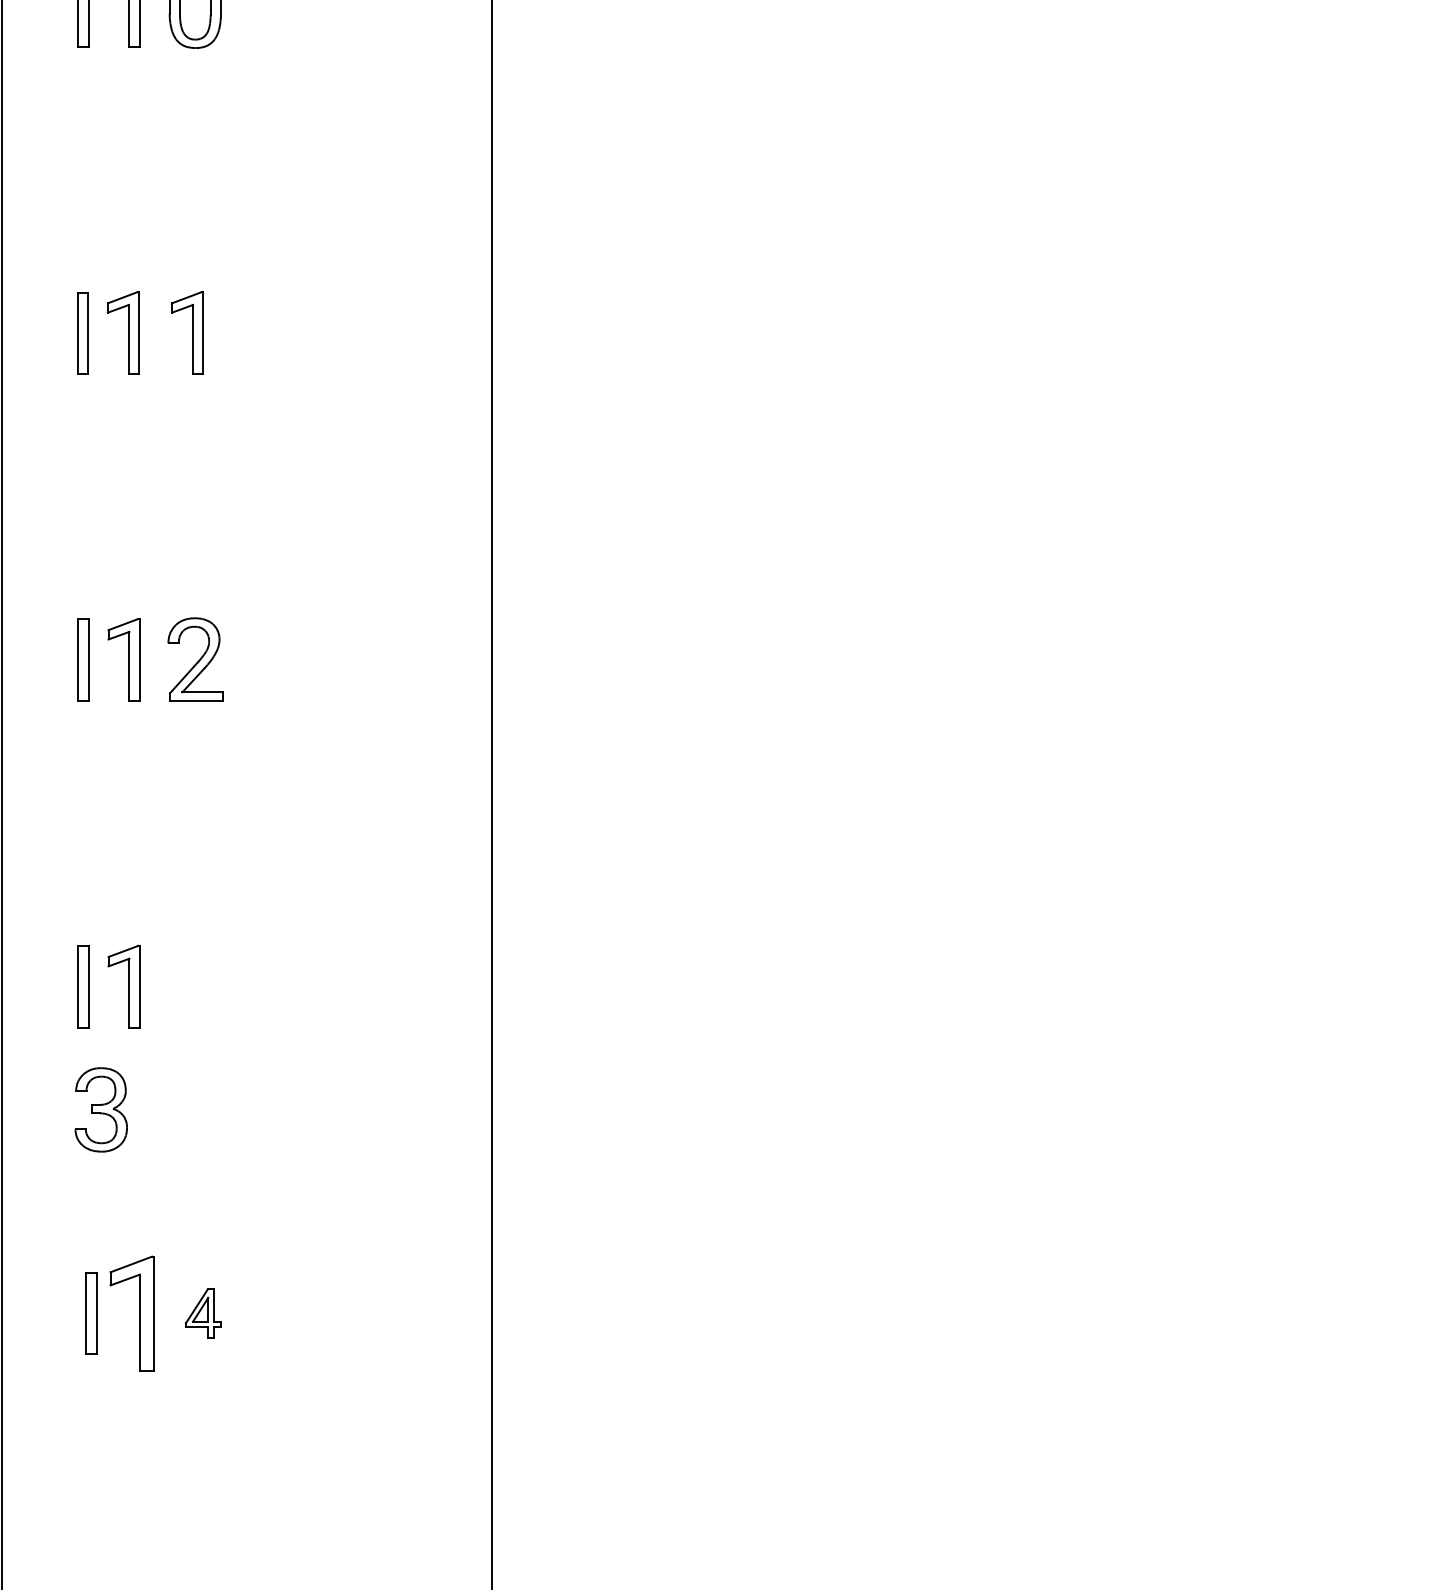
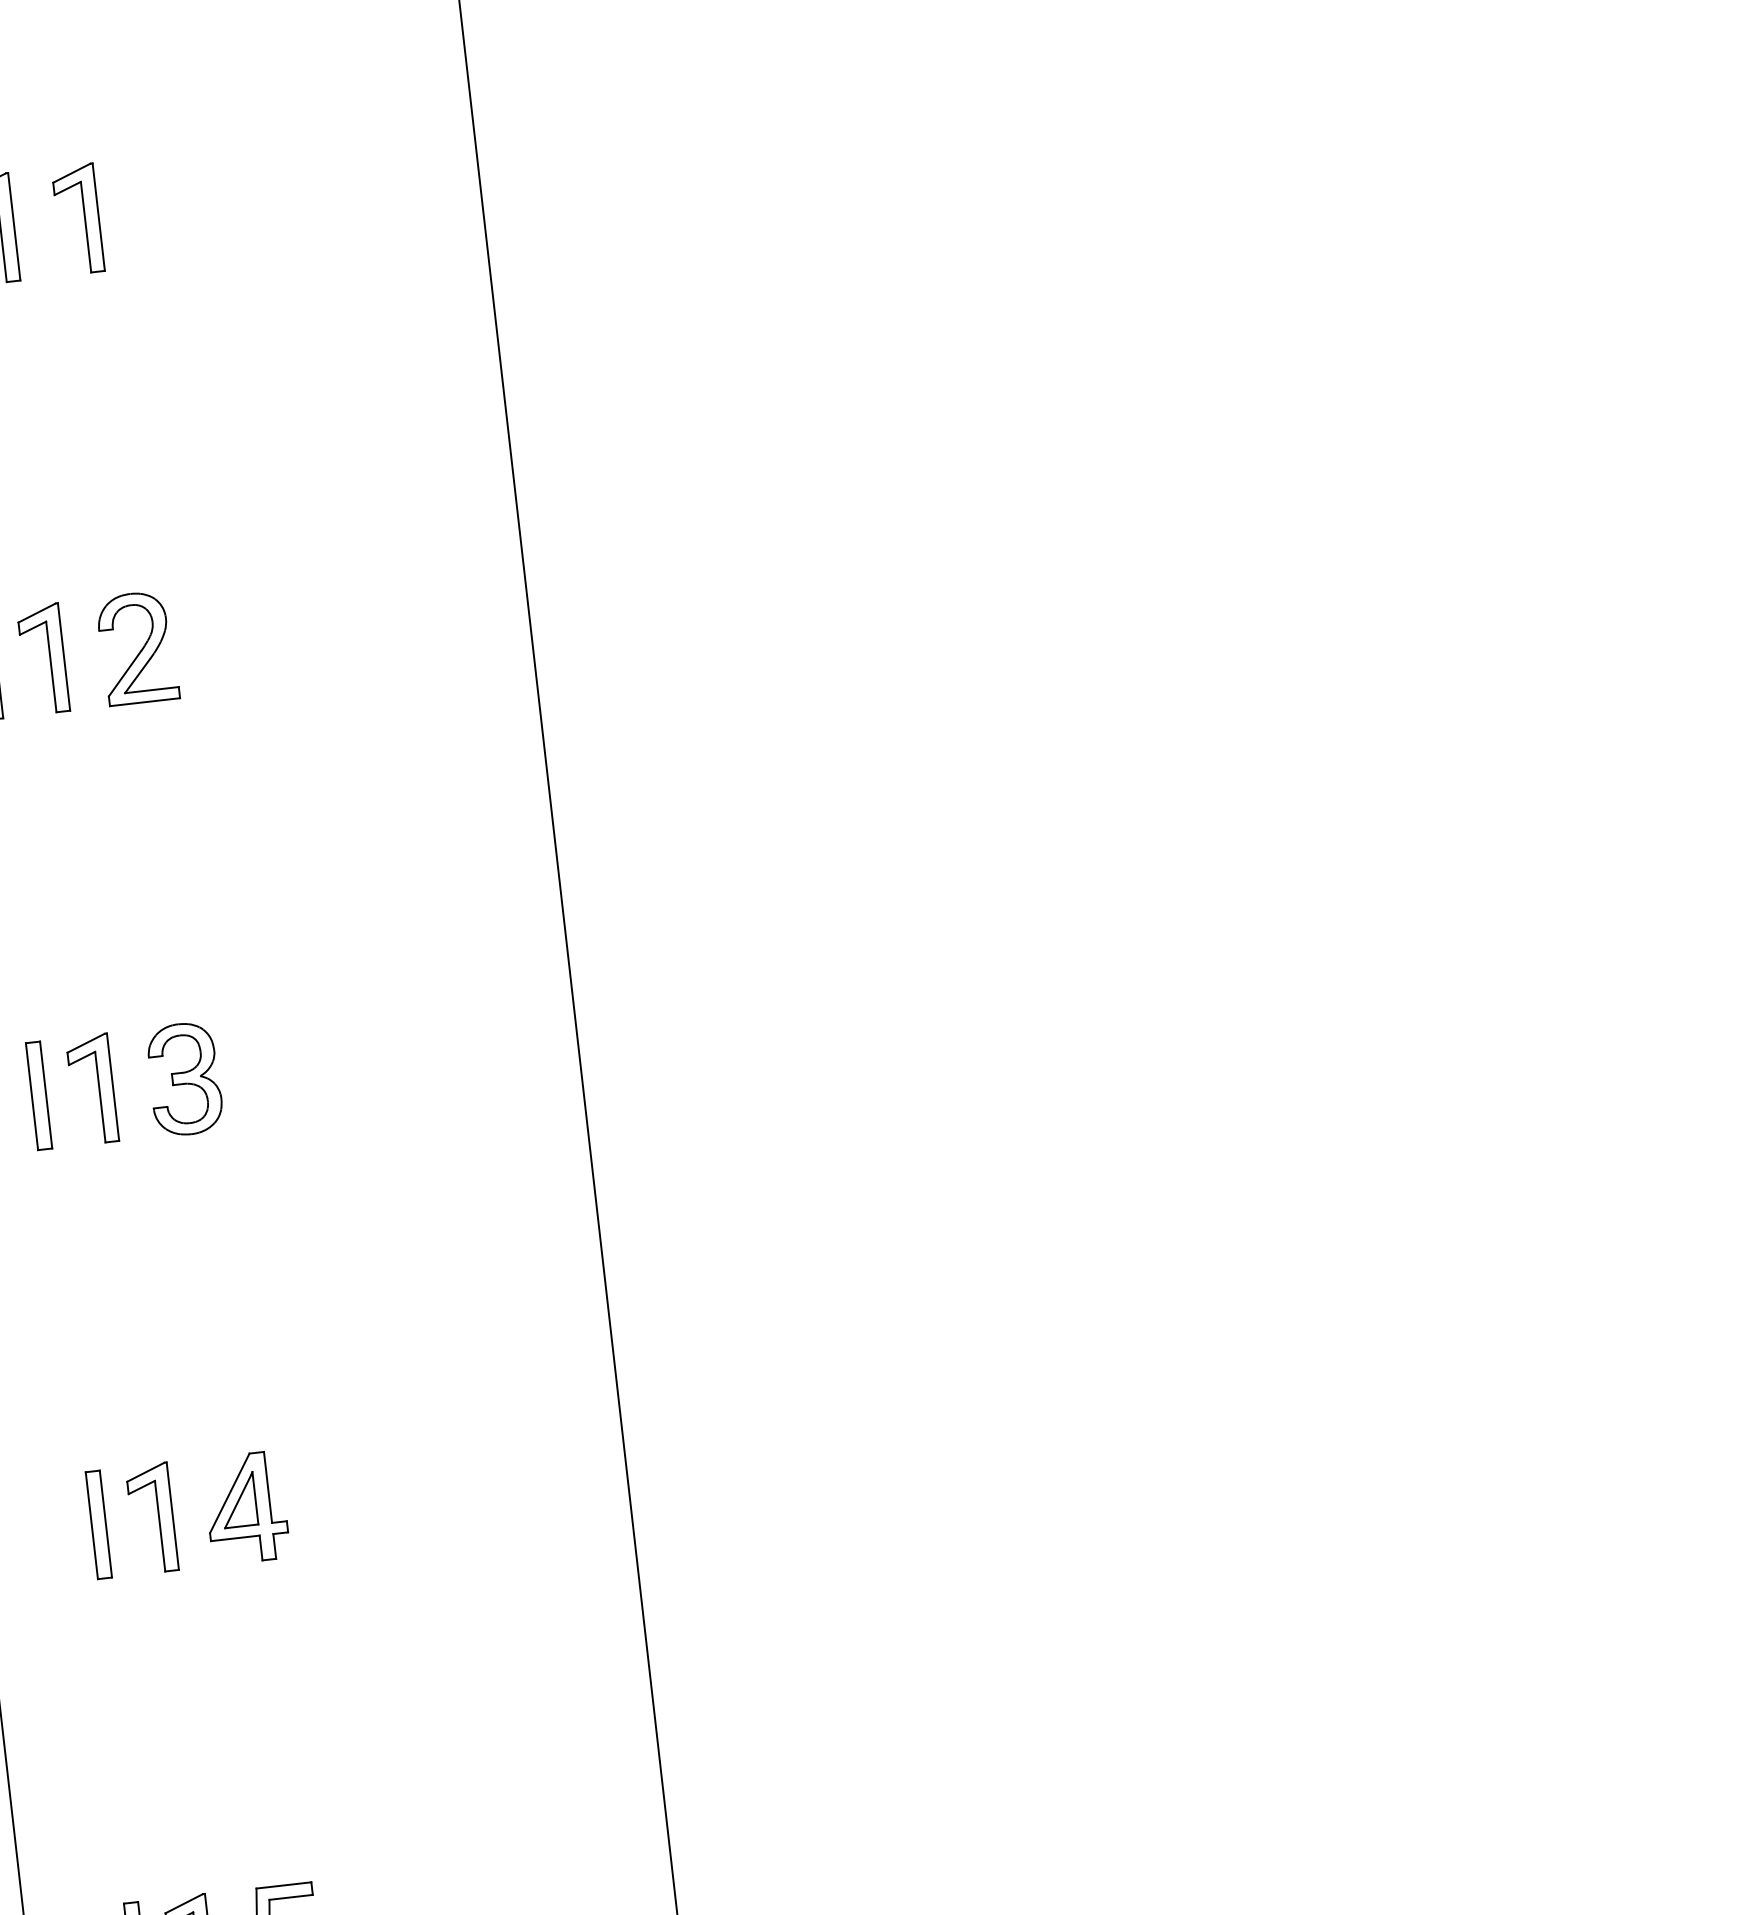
part: (100, 1109) -> (183, 1078), moved
part: (131, 1312) -> (151, 1517), size x0.71
part: (203, 1313) -> (245, 1507), size x1.67

